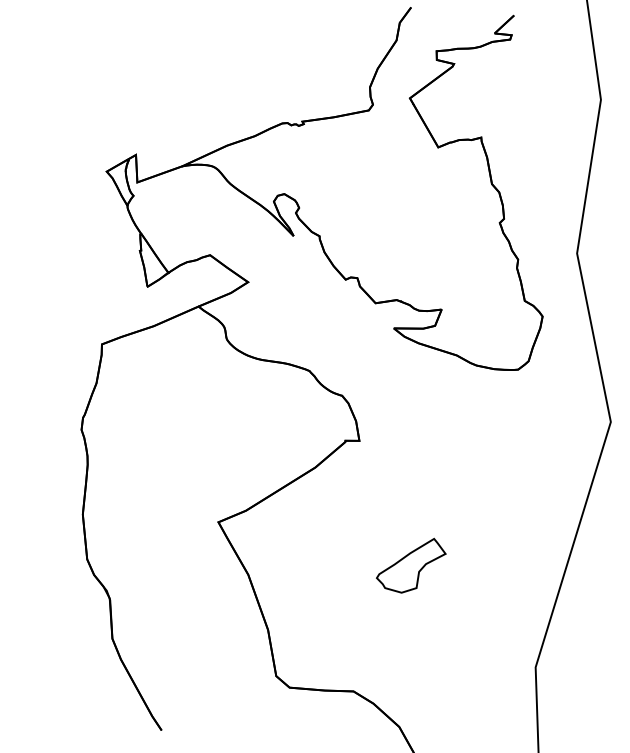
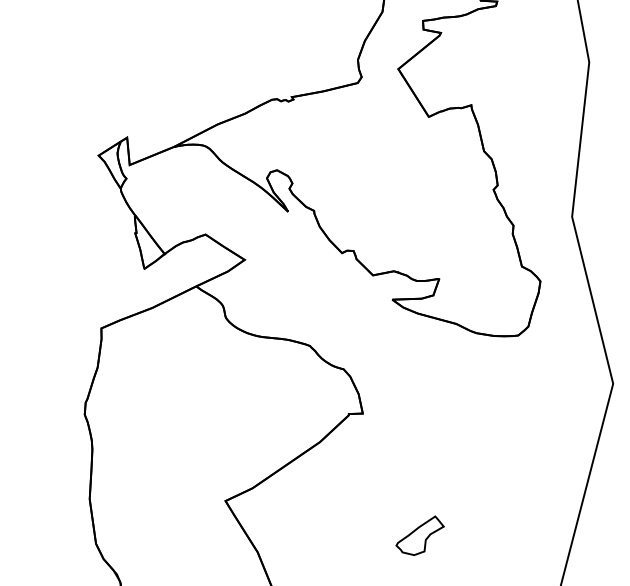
part: (411, 565) -> (420, 535), size x0.7

